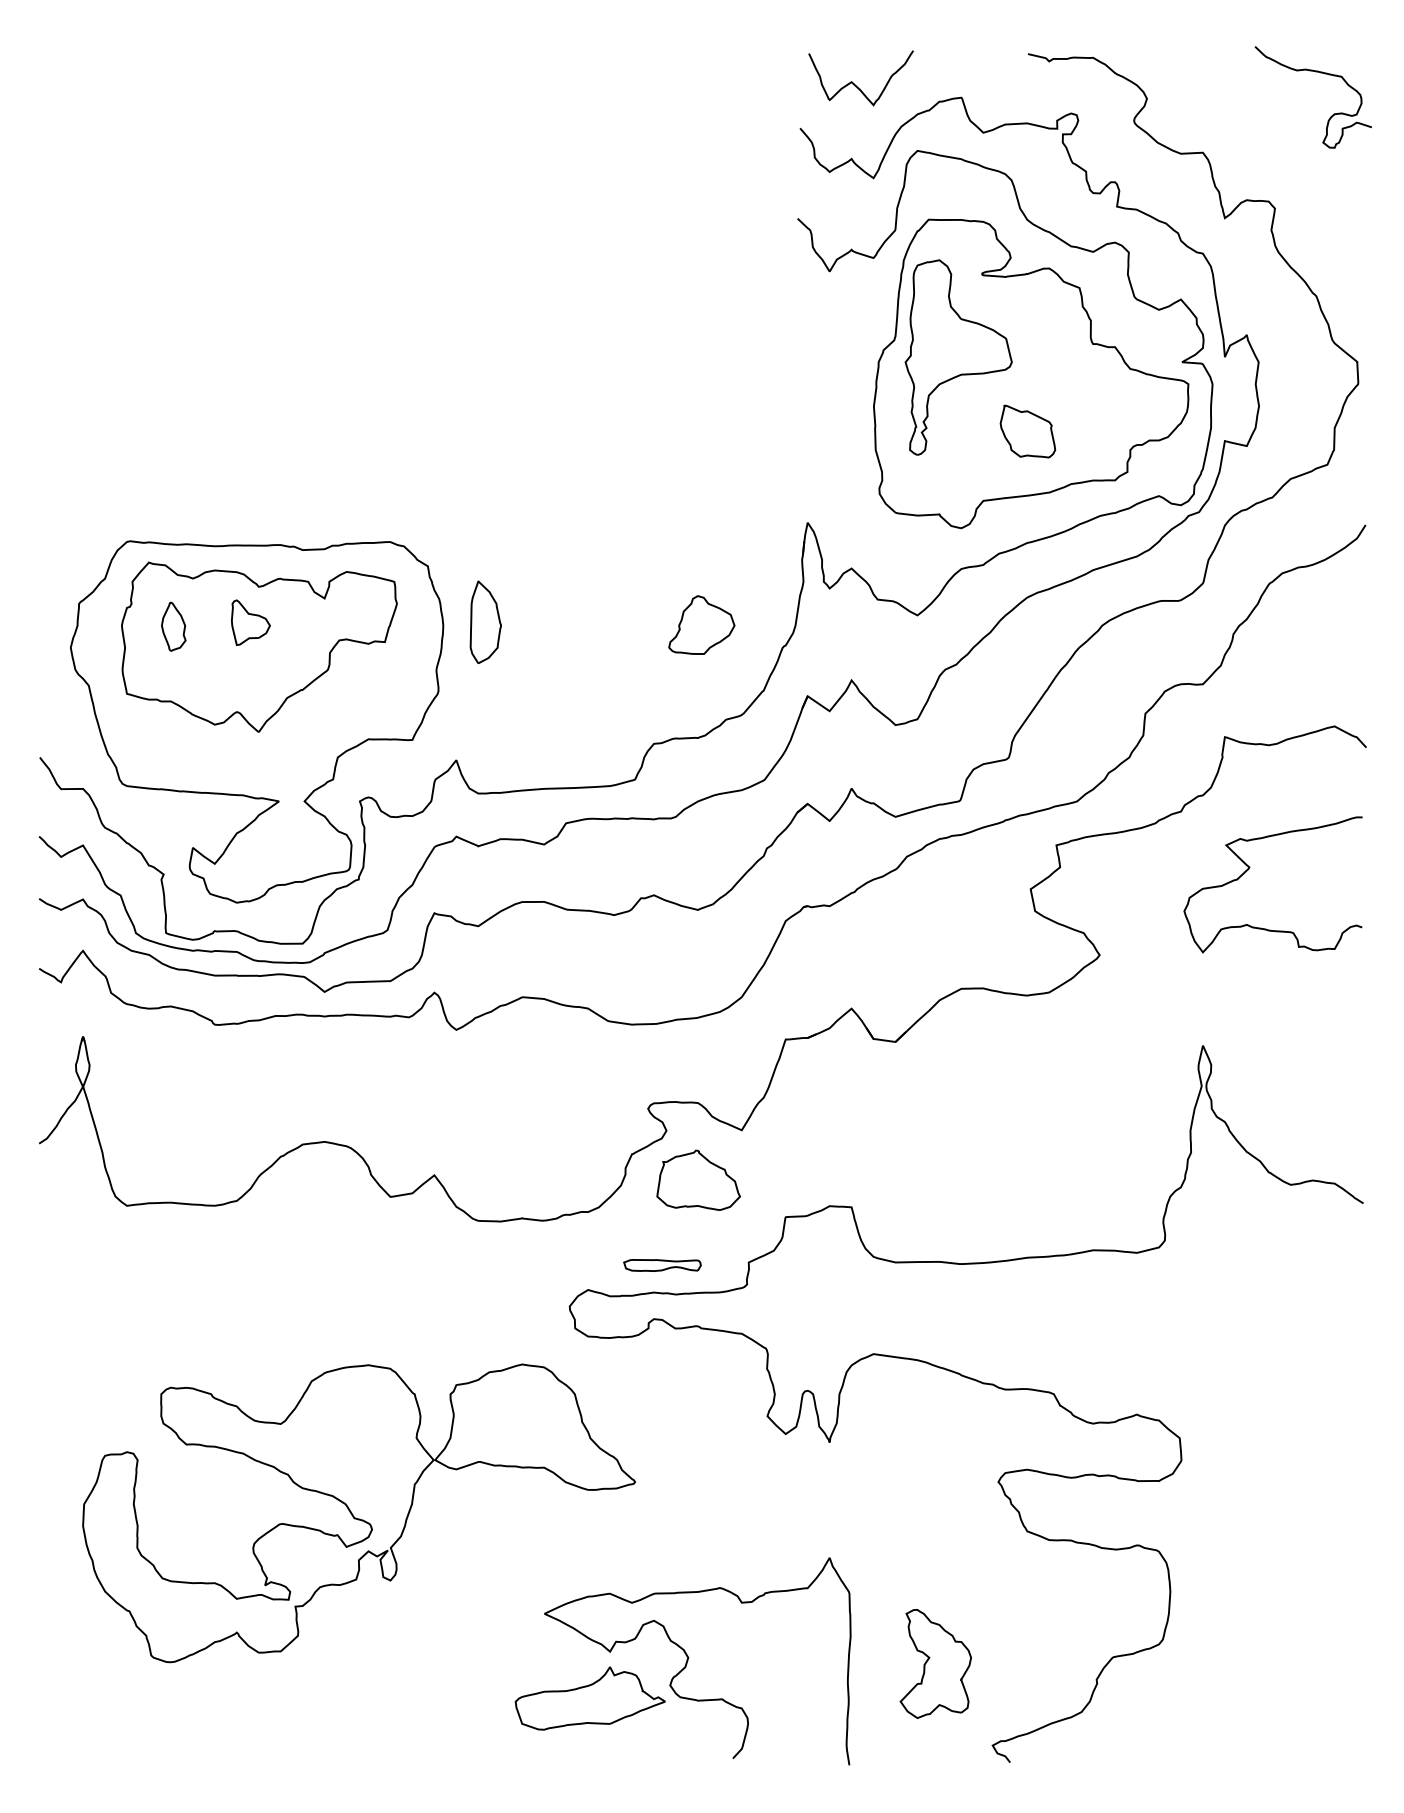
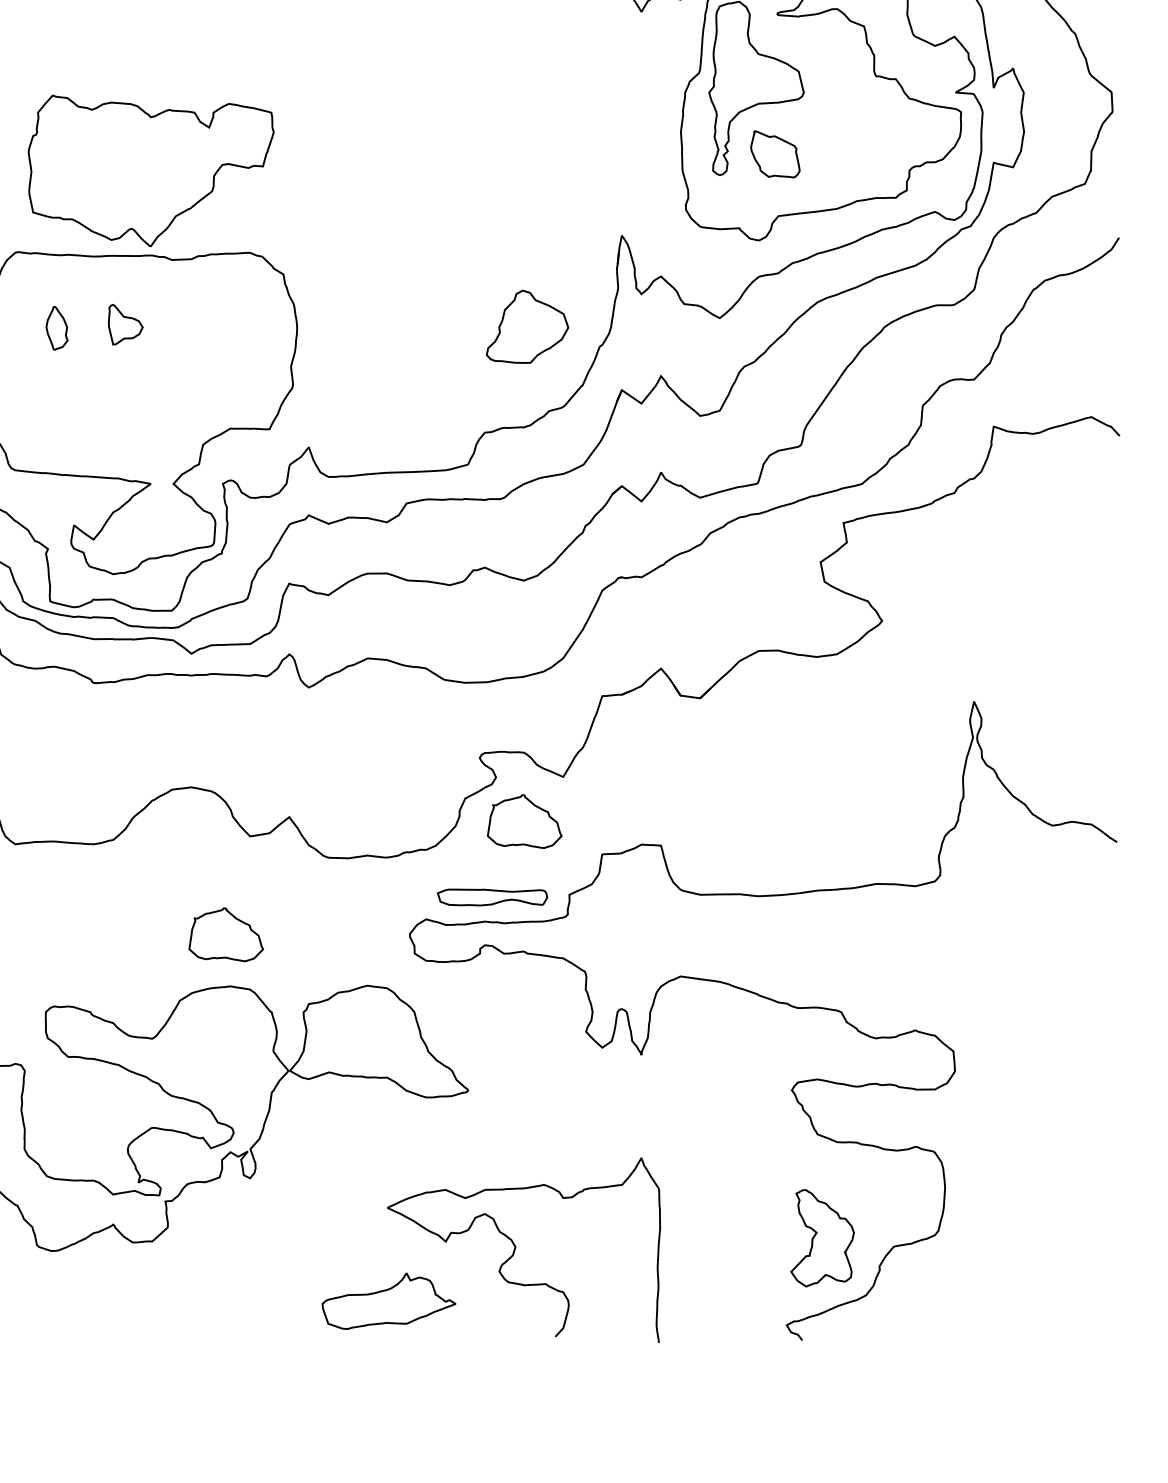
part: (1027, 431) -> (775, 154), moved
part: (485, 621) -> (334, 323), removed
part: (701, 624) -> (527, 326), size x1.4
part: (259, 646) -> (151, 170), moved
curve: (1249, 869) -> (1015, 544), removed
part: (662, 1265) -> (492, 897), size x1.6
part: (363, 1306) -> (226, 934), added
part: (935, 1663) -> (822, 1237), moved
part: (589, 1698) -> (388, 1301), moved

